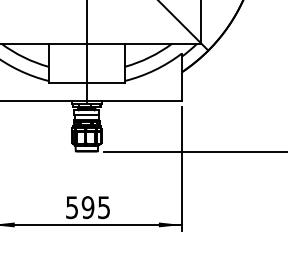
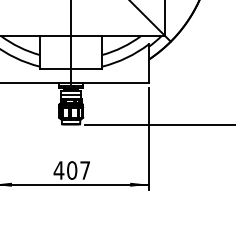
text: (87, 207) -> (71, 170), 595 -> 407

